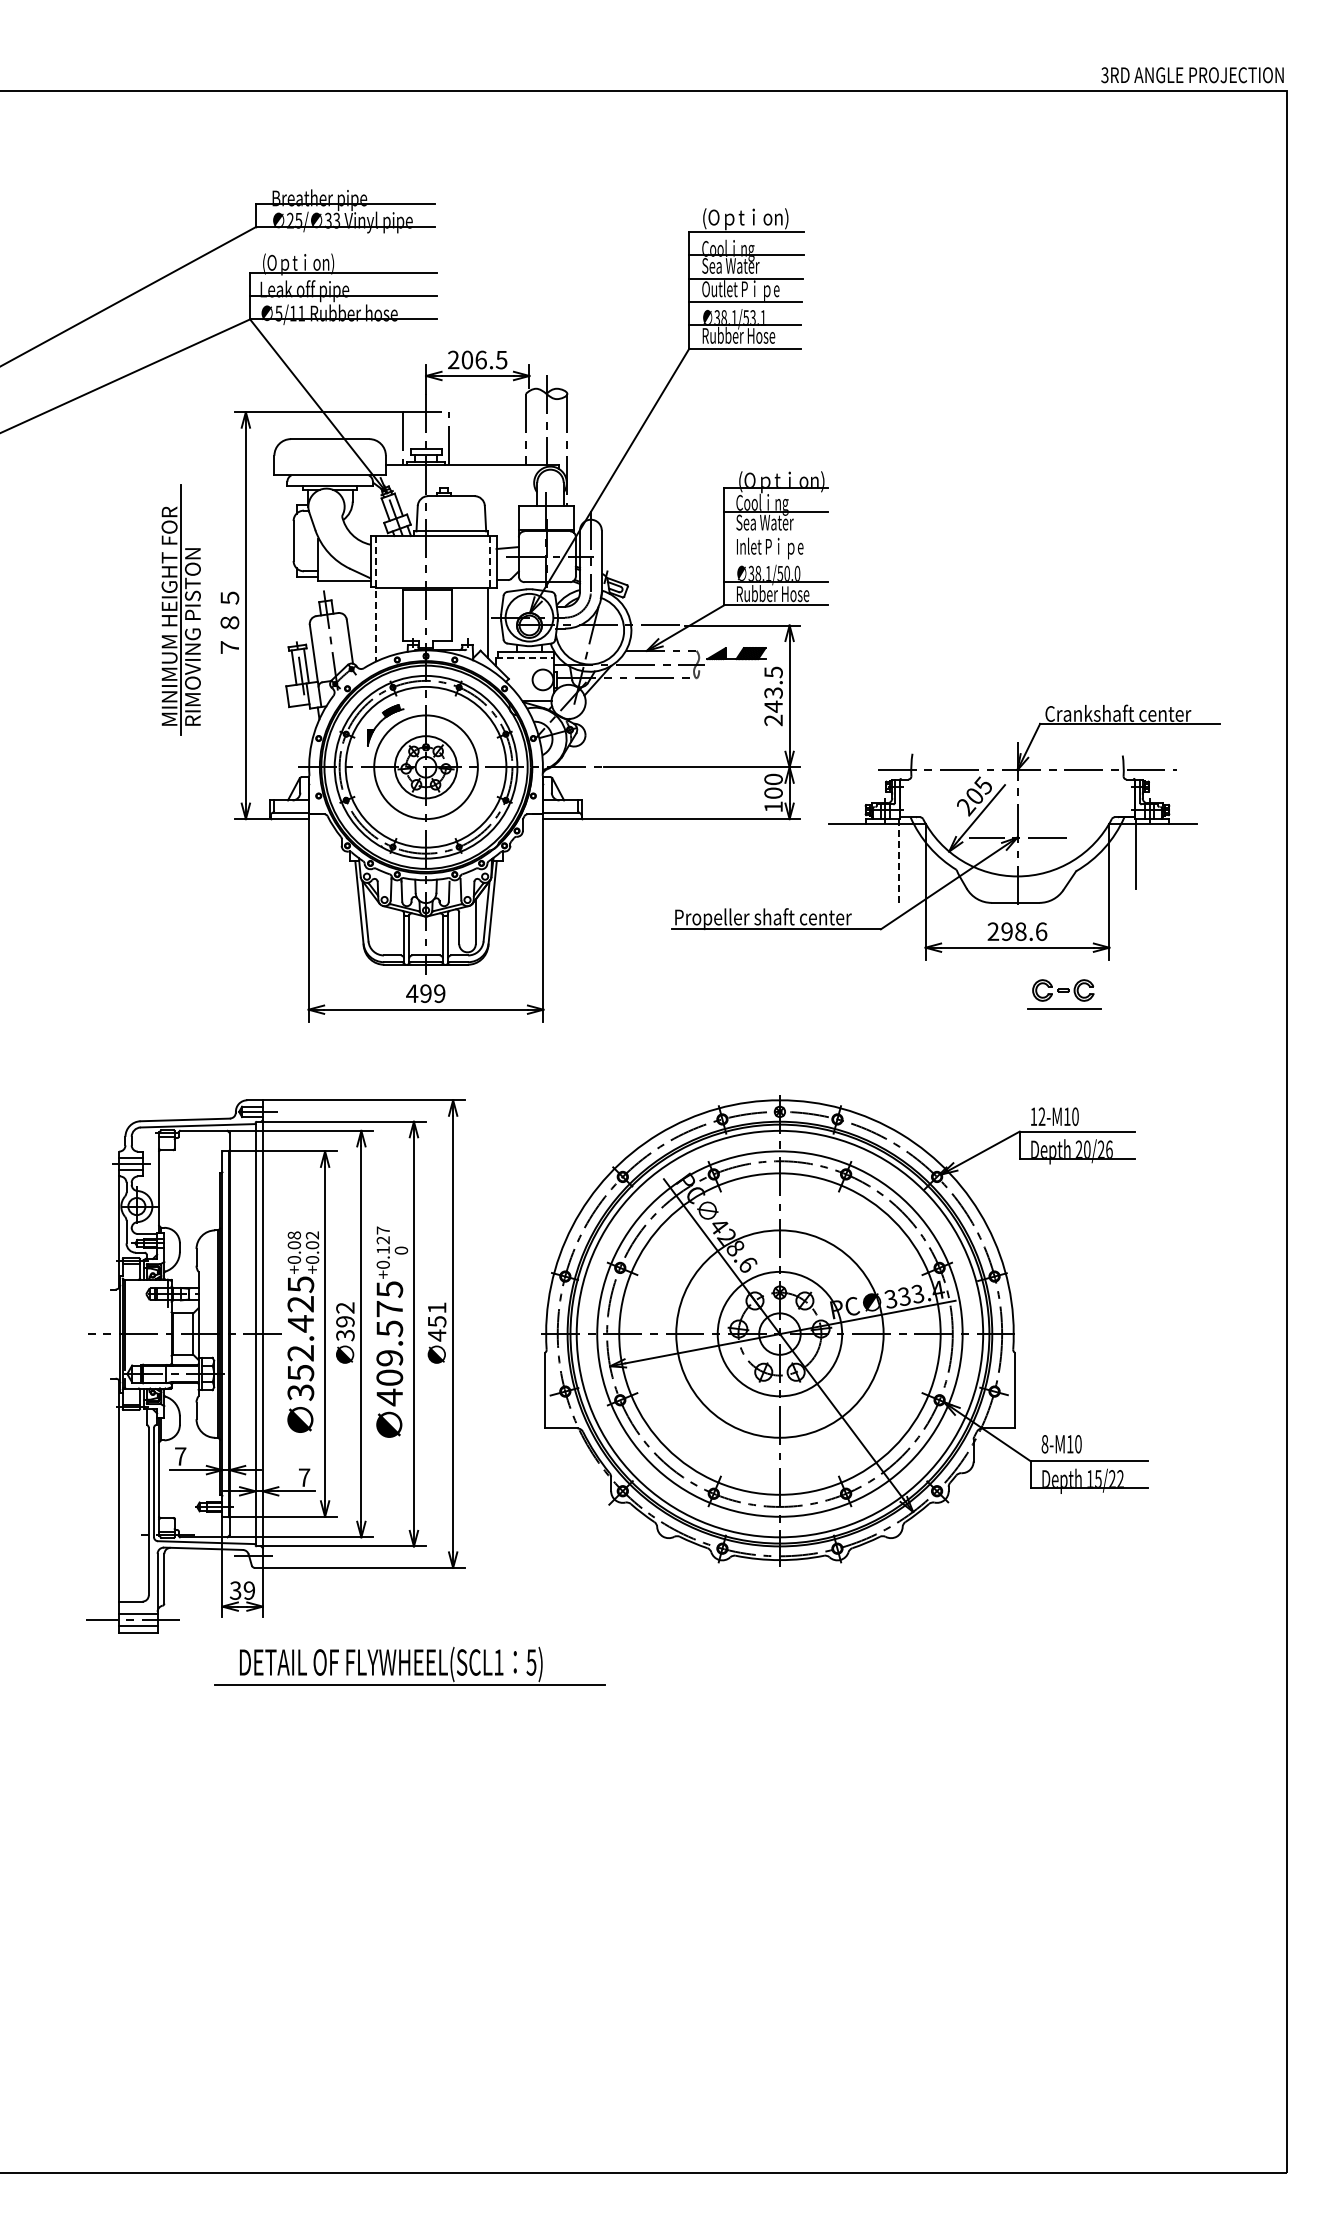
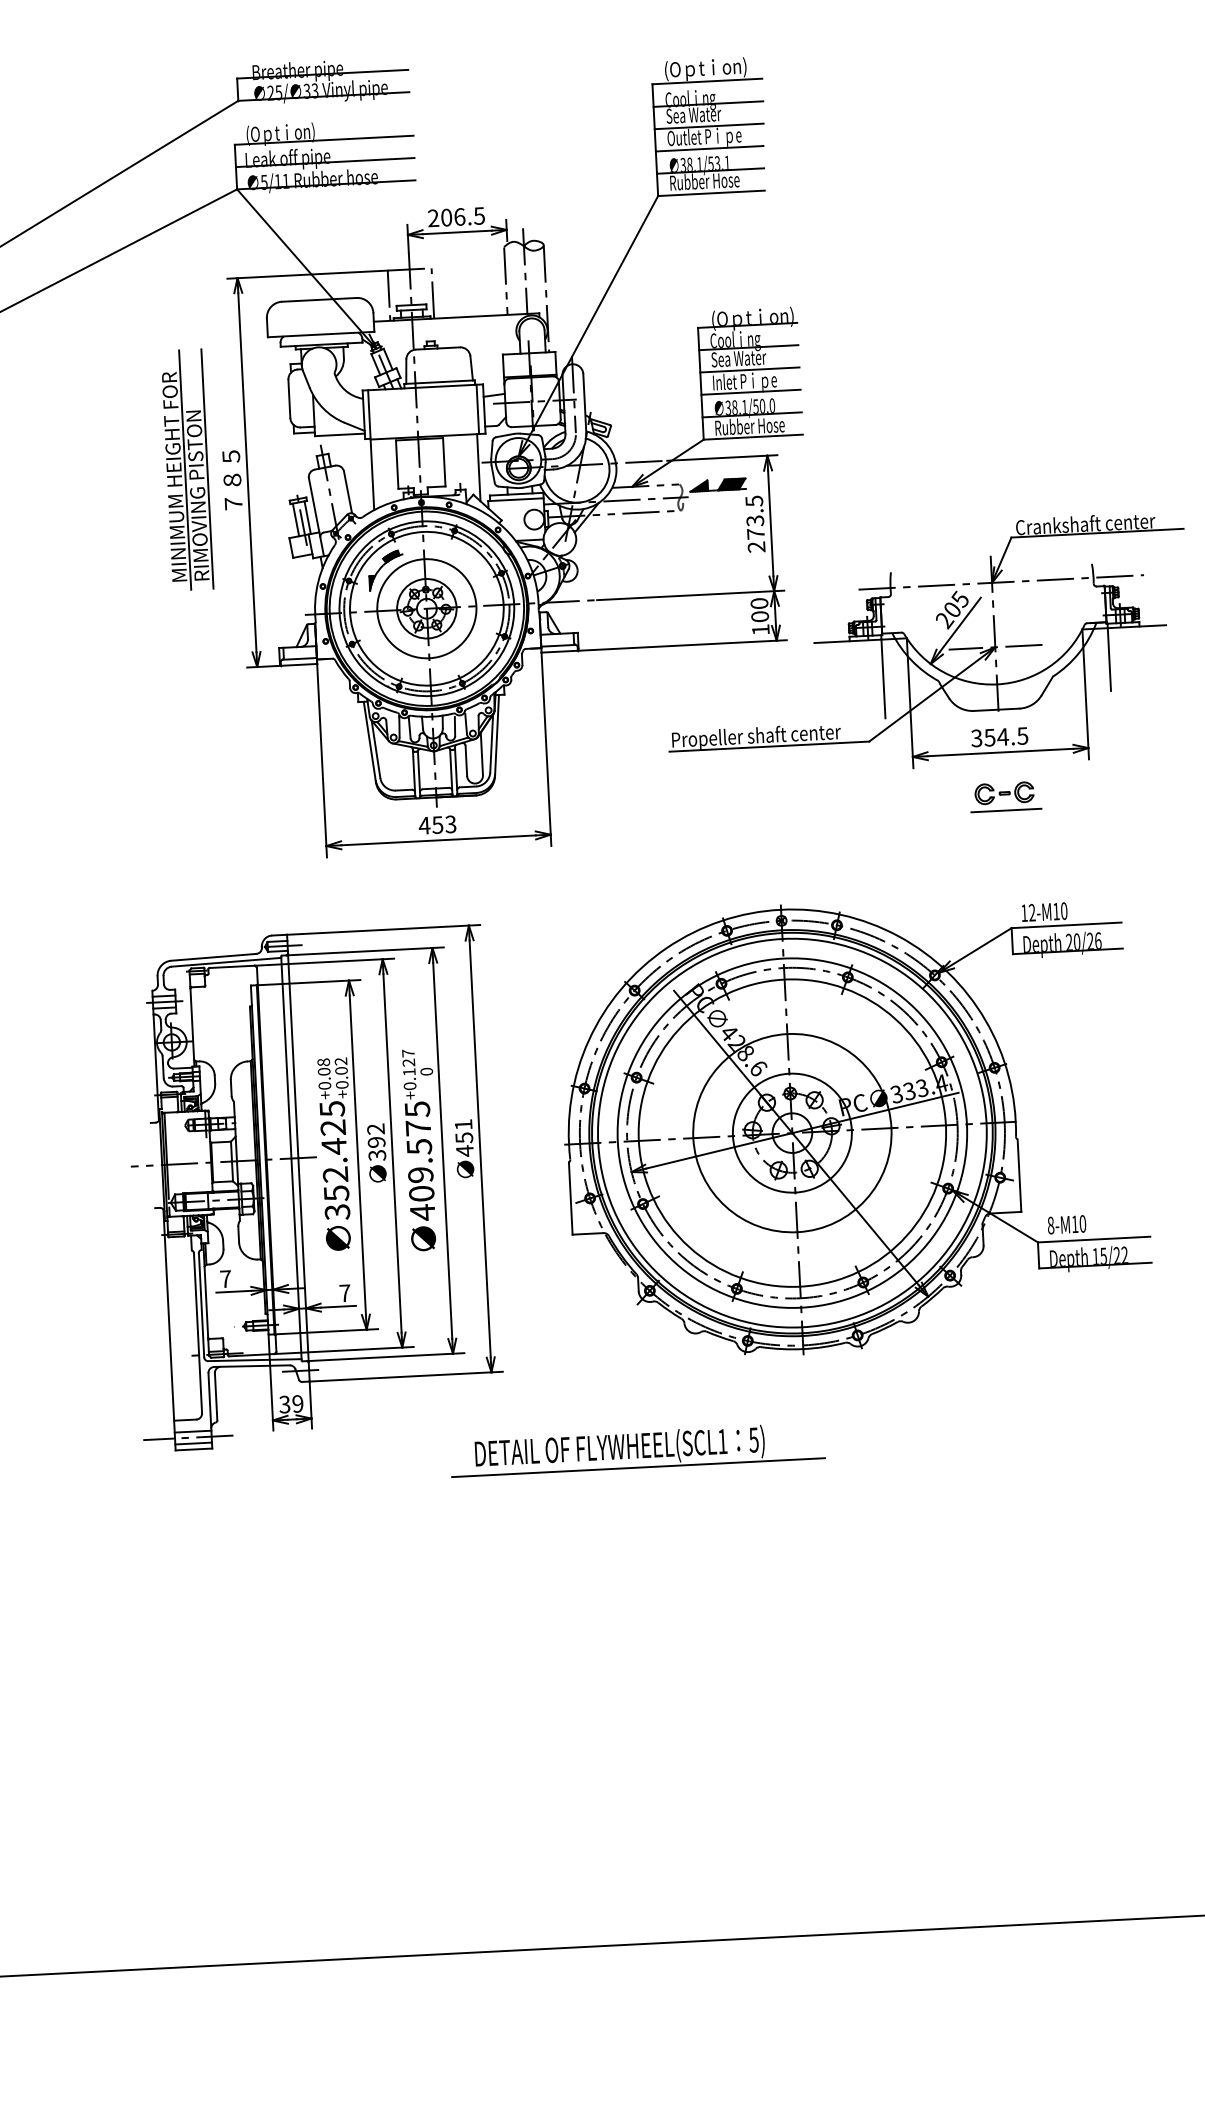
line: (775, 535) -> (749, 370), added
line: (775, 558) -> (750, 392), added
line: (489, 561) -> (477, 409), dashed -> solid
line: (376, 598) -> (371, 449), dashed -> solid
line: (204, 609) -> (207, 468), added
line: (525, 658) -> (516, 500), dashed -> solid
text: (773, 706) -> (755, 533), 243.5 -> 273.5
line: (899, 862) -> (883, 676), dashed -> solid
text: (1017, 931) -> (999, 737), 298.6 -> 354.5
text: (432, 993) -> (443, 824), 499 -> 453
part: (1064, 994) -> (1005, 797), moved
part: (409, 1665) -> (637, 1448), moved

